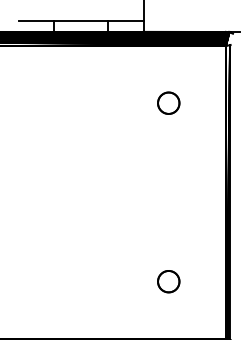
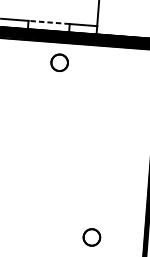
line: (81, 21) -> (49, 22), solid -> dashed
part: (168, 102) -> (59, 62), moved
part: (168, 281) -> (91, 237), moved

